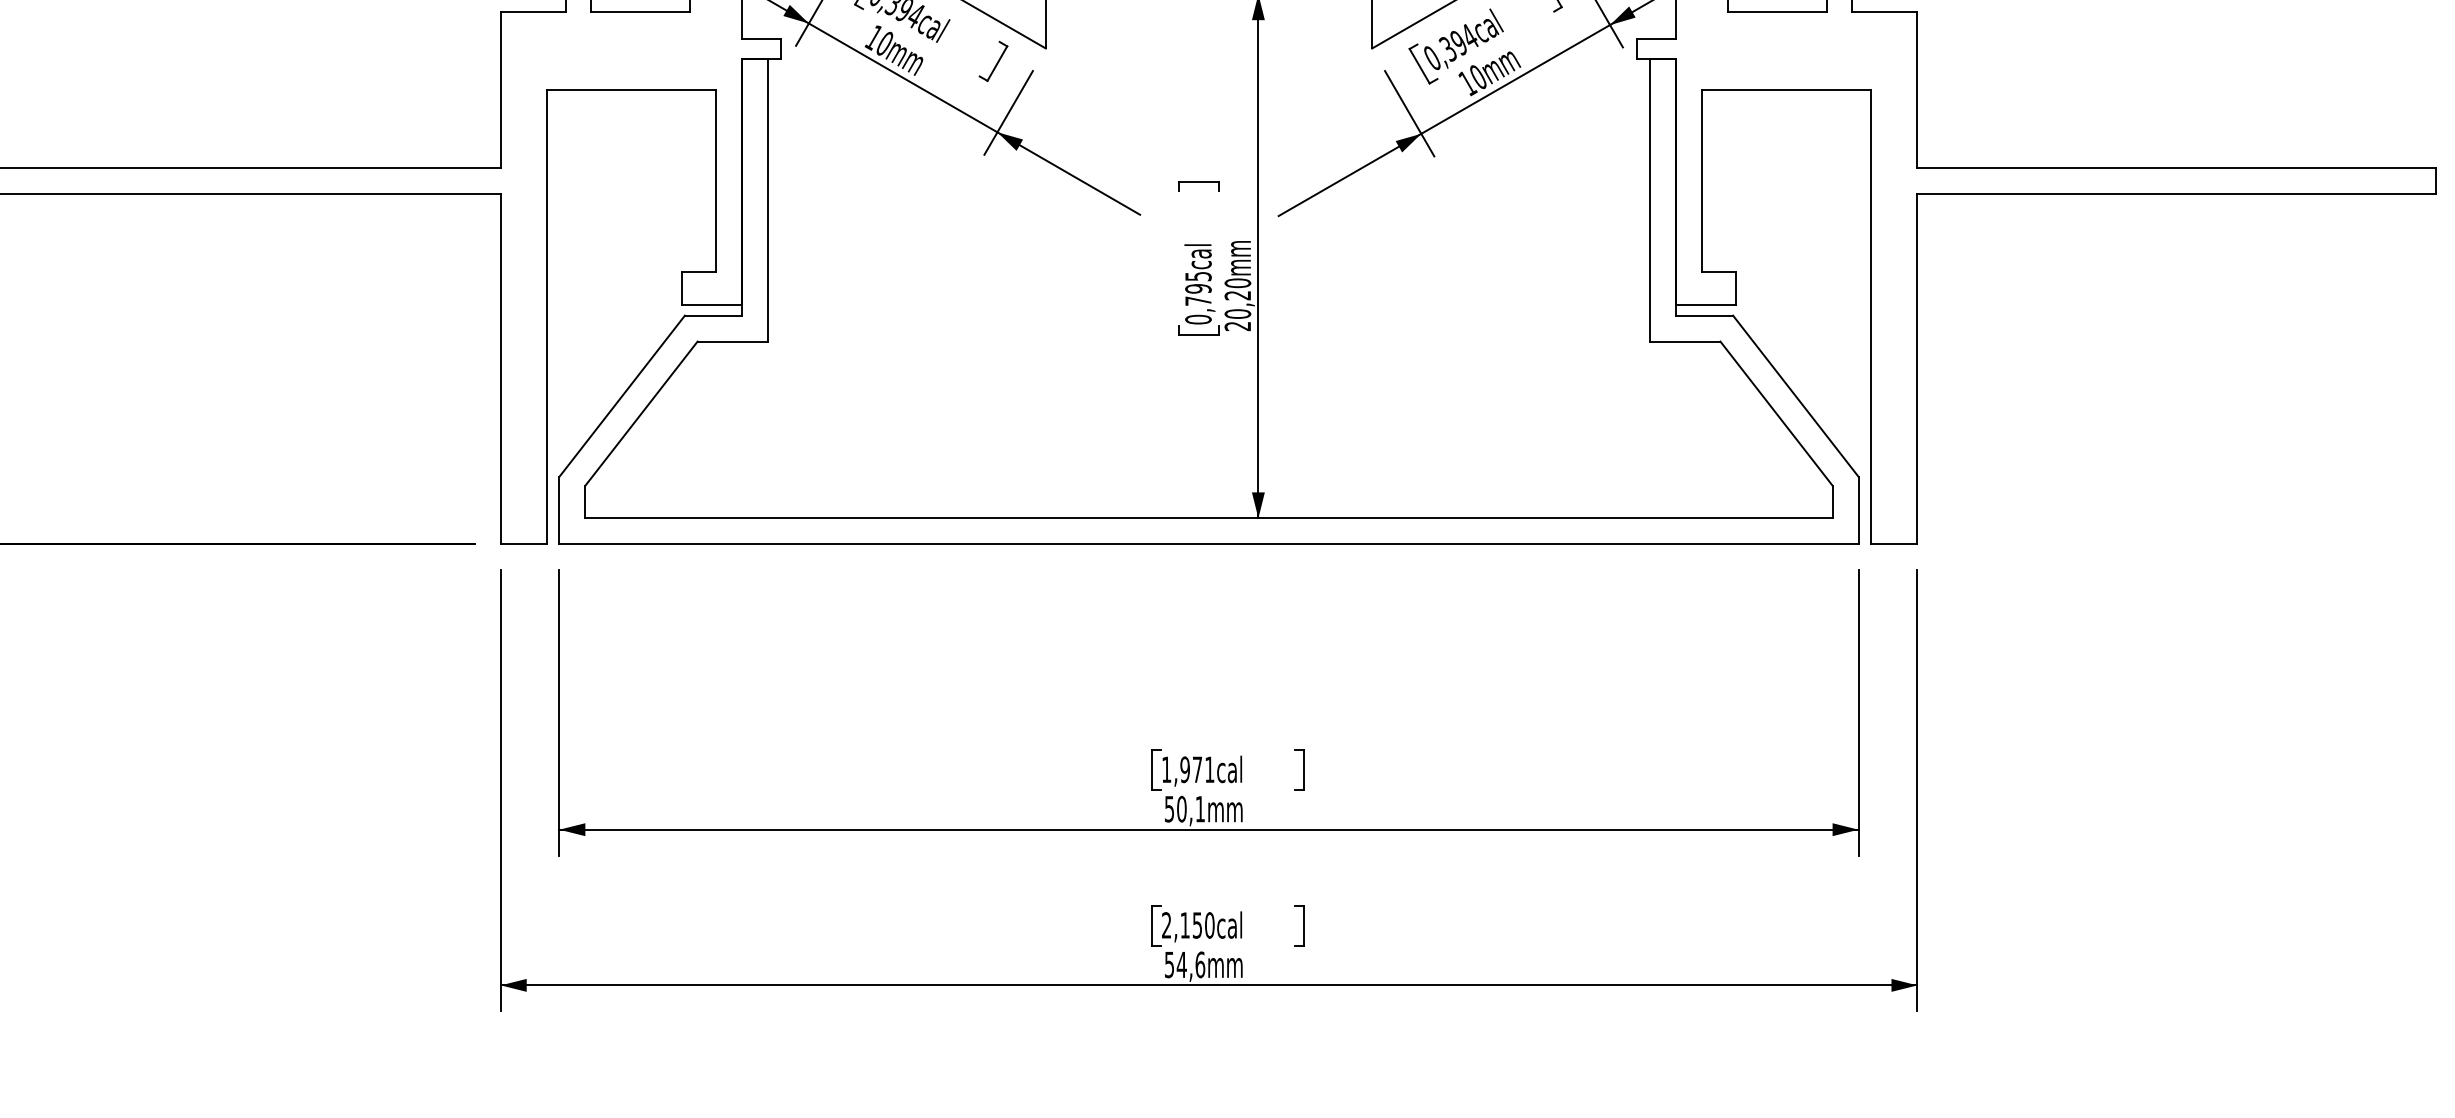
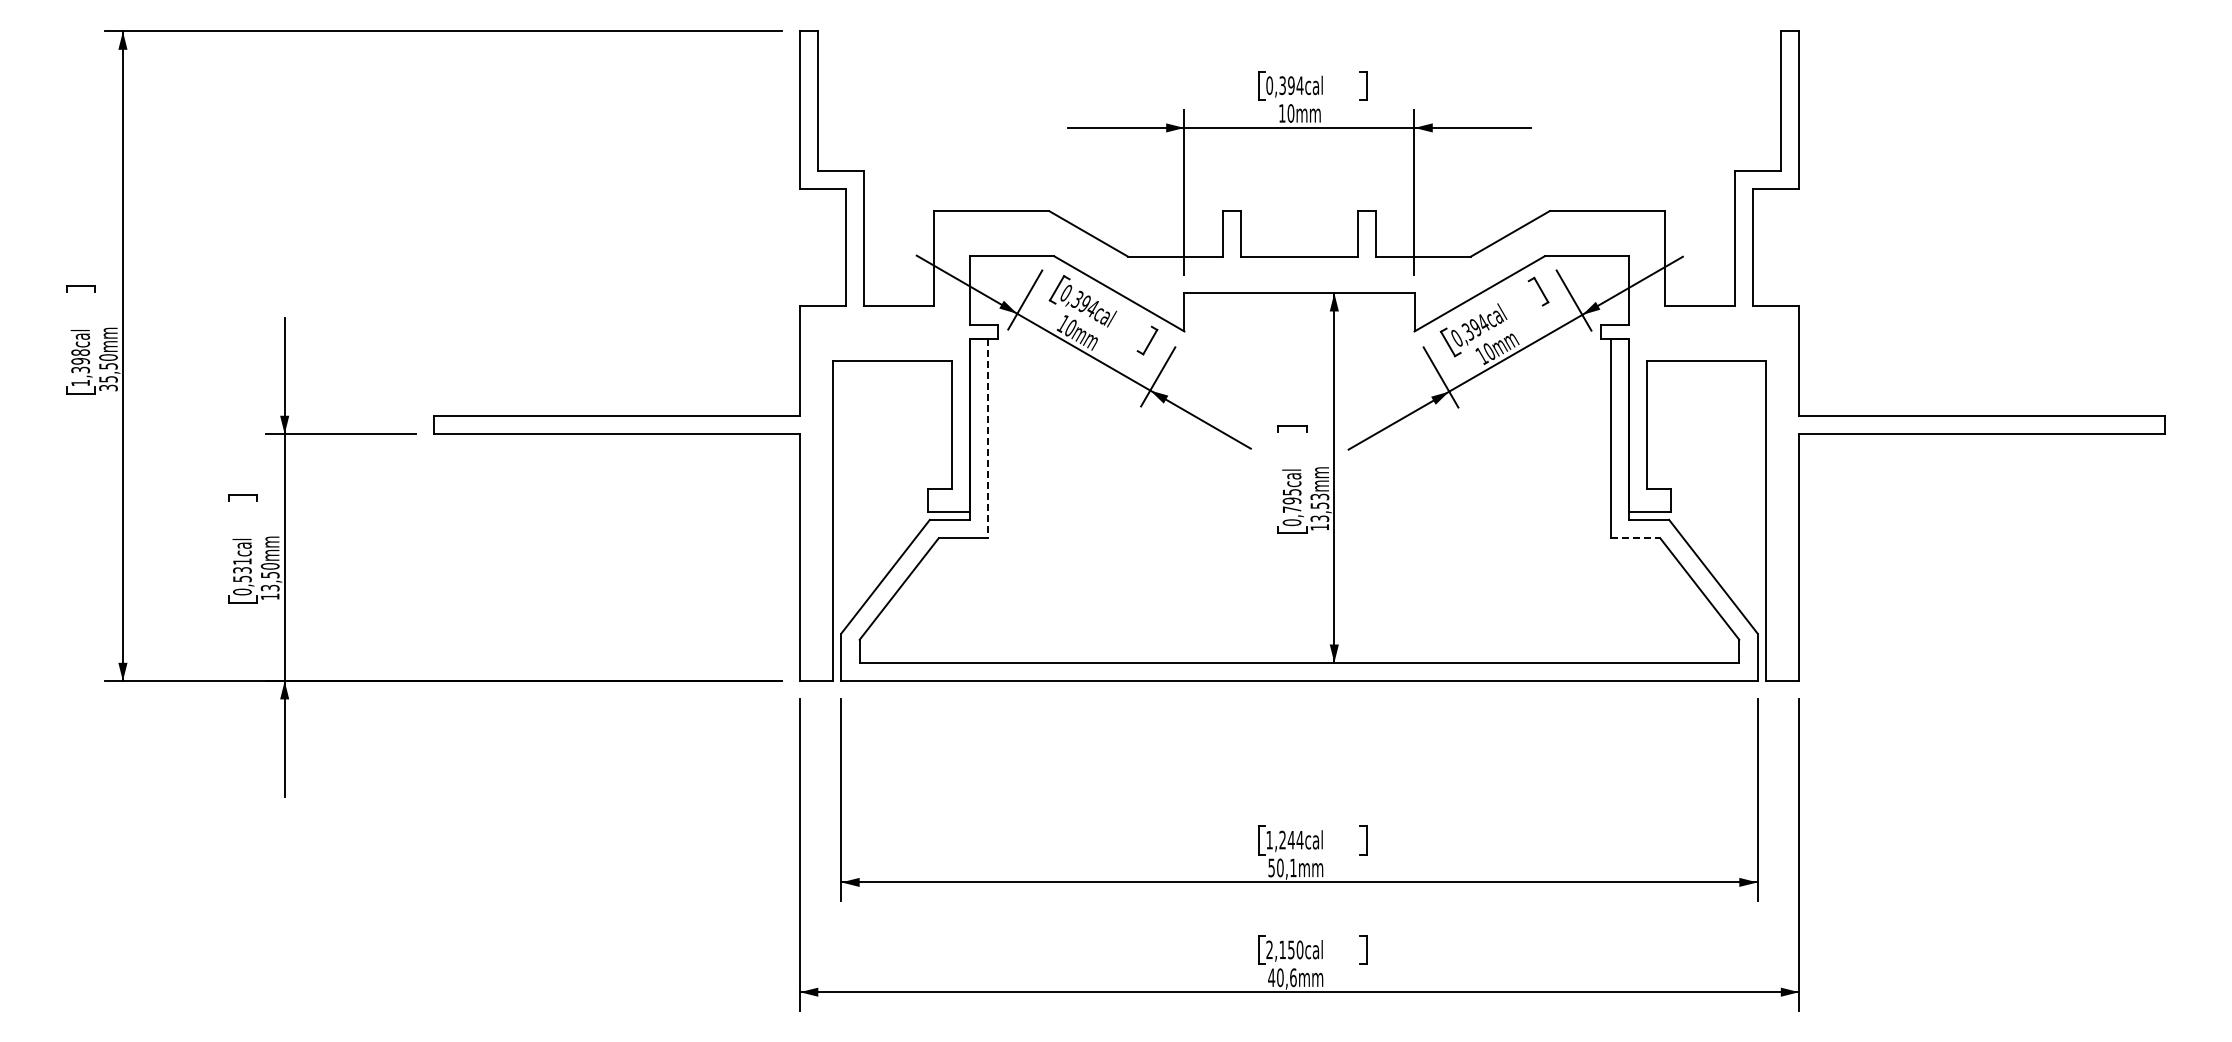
line: (768, 200) -> (988, 438), solid -> dashed
text: (1237, 303) -> (1319, 511), 20,20mm -> 13,53mm
line: (1685, 342) -> (1635, 538), solid -> dashed
text: (1197, 768) -> (1291, 839), 1,971cal -> 1,244cal
text: (1174, 964) -> (1275, 977), 54,6mm -> 40,6mm

